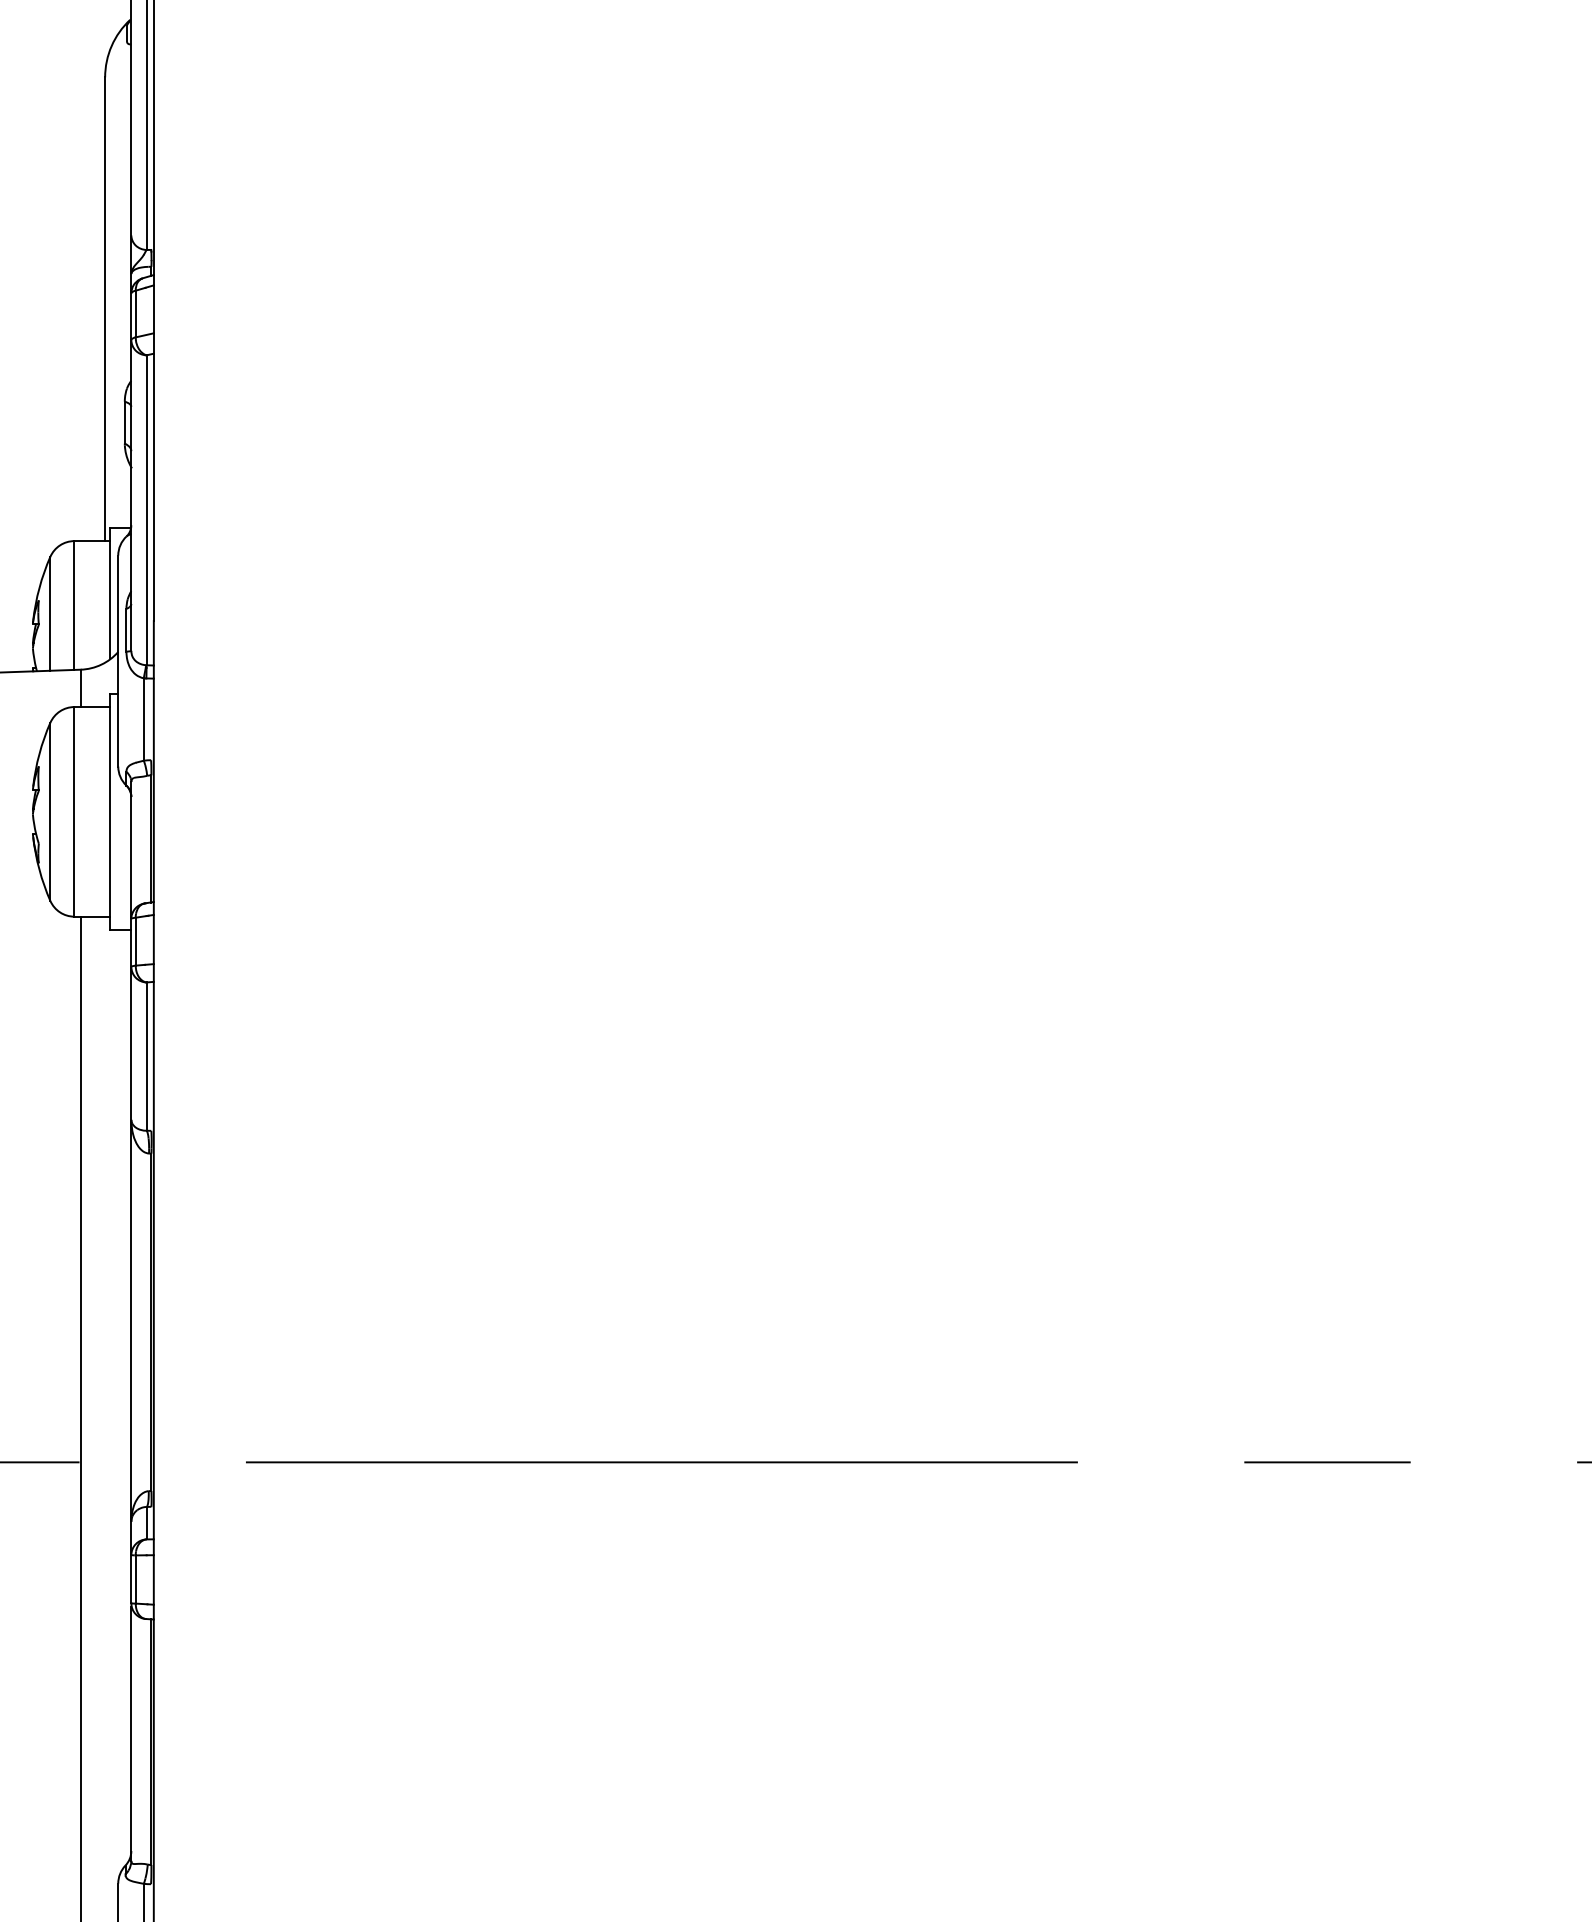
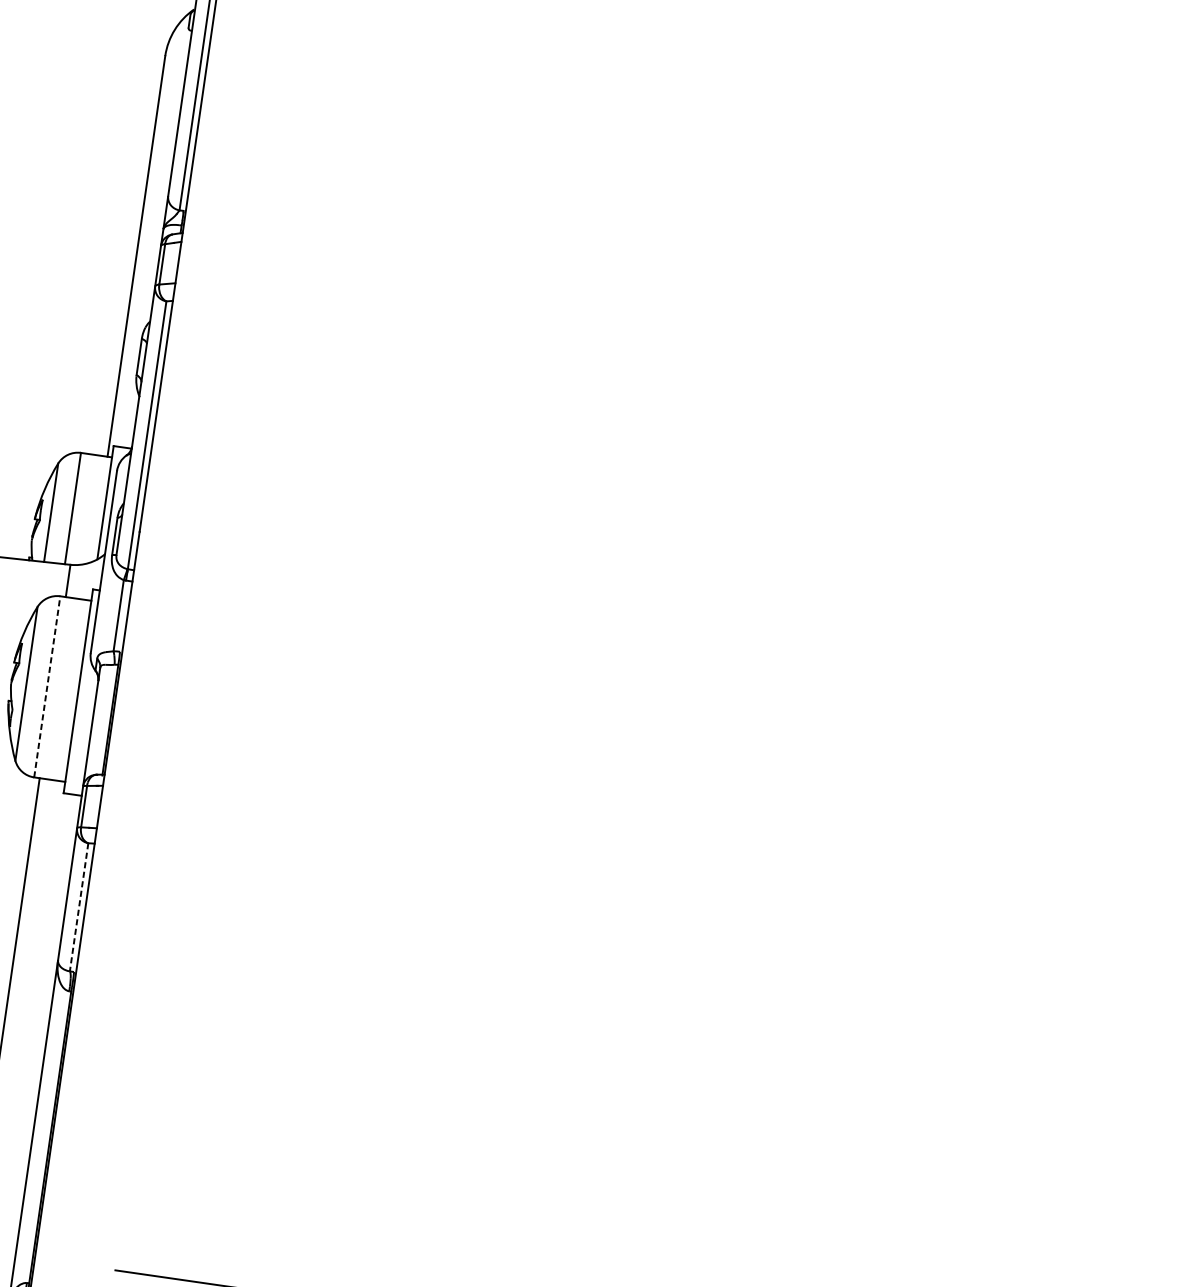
line: (74, 811) -> (47, 686), solid -> dashed
line: (146, 1057) -> (78, 908), solid -> dashed

